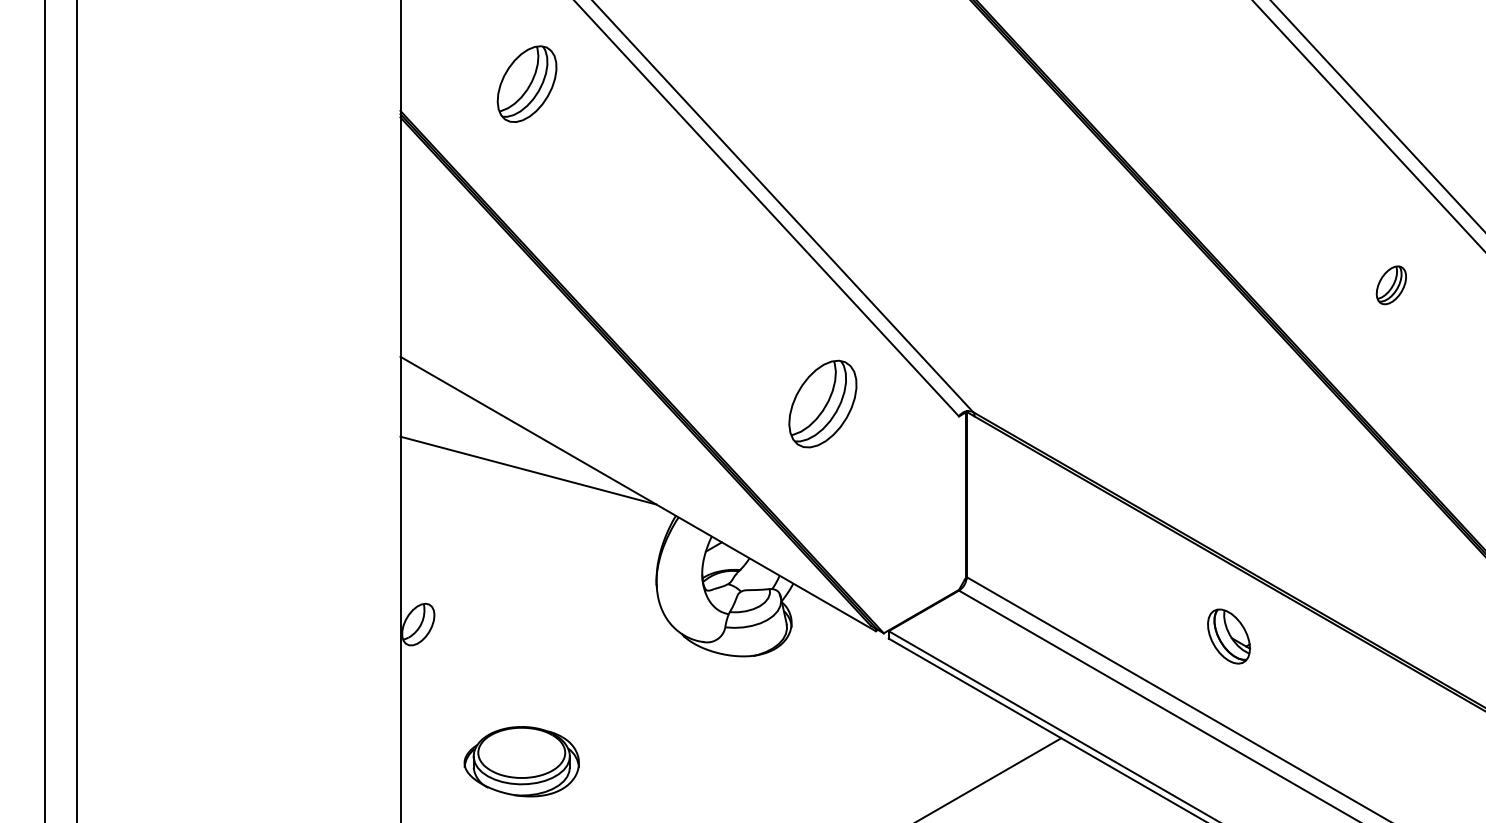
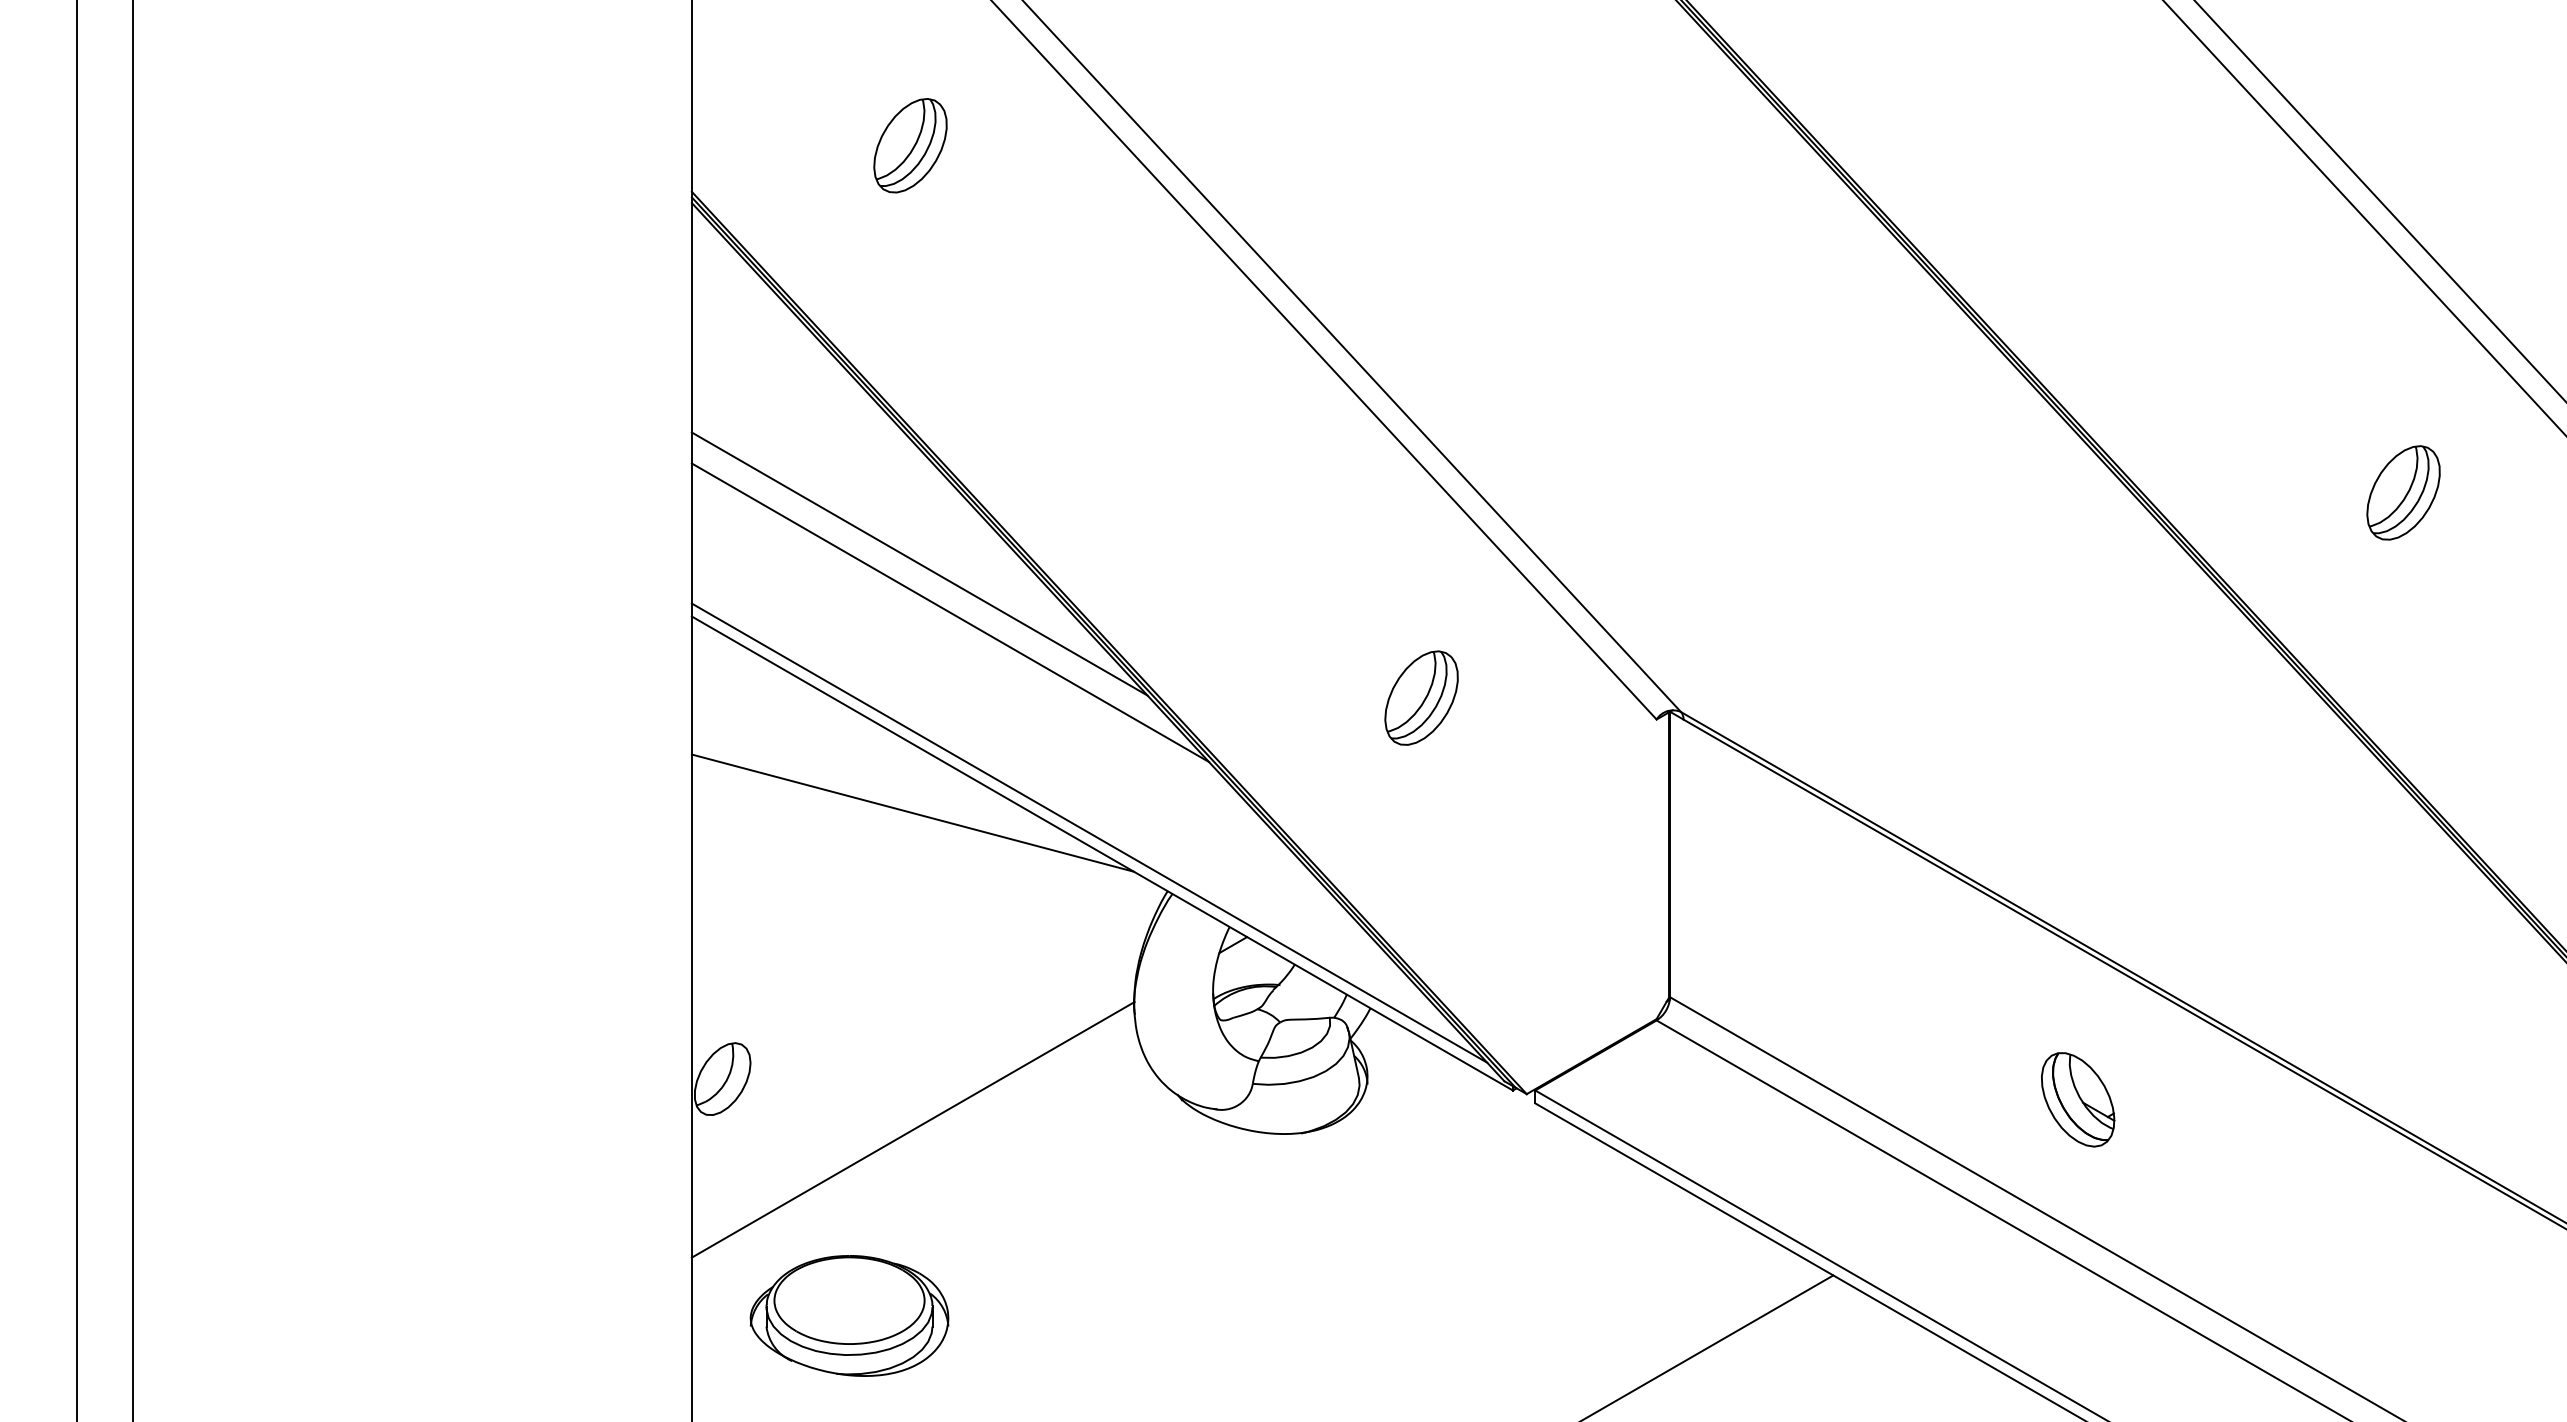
part: (526, 84) -> (909, 146), size x0.71
part: (1391, 285) -> (2403, 493), size x1.43
line: (532, 326) -> (919, 564), added
line: (549, 354) -> (949, 612), added
part: (822, 403) -> (1420, 697), size x0.62
line: (630, 482) -> (1089, 833), added
part: (1229, 636) -> (2078, 1099), moved
line: (528, 653) -> (912, 1129), added
part: (521, 761) -> (849, 1315), moved

